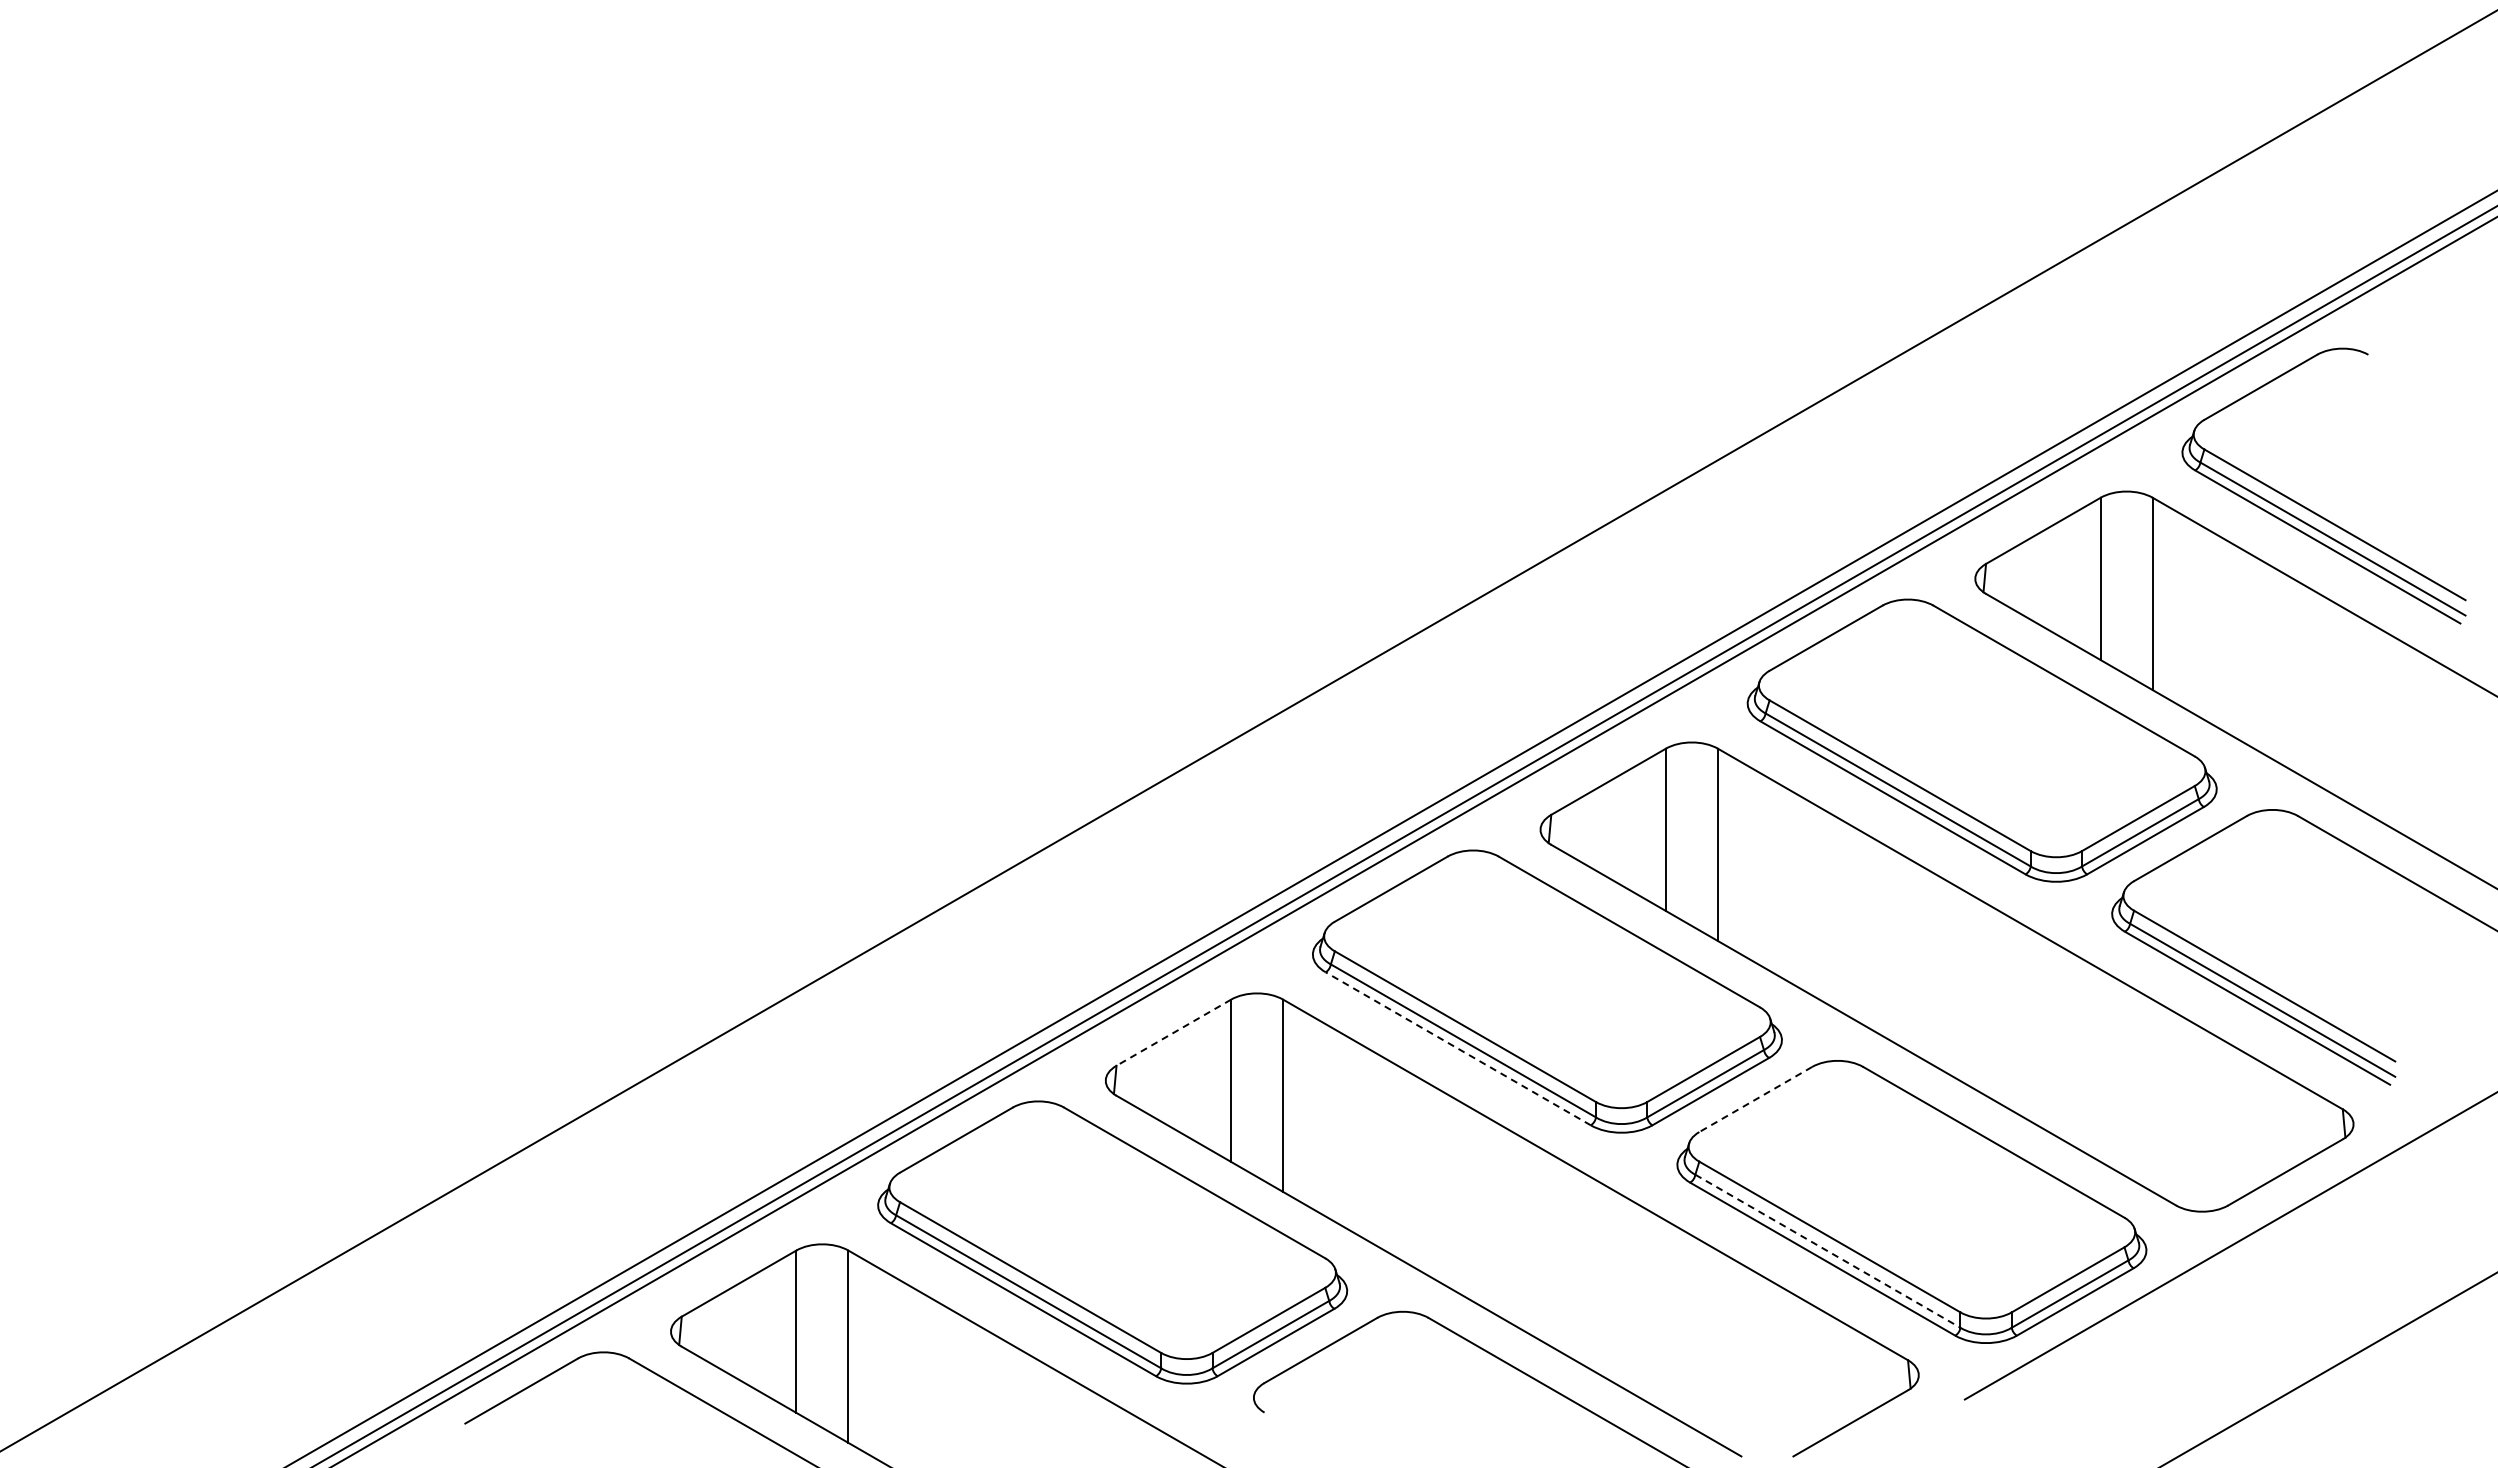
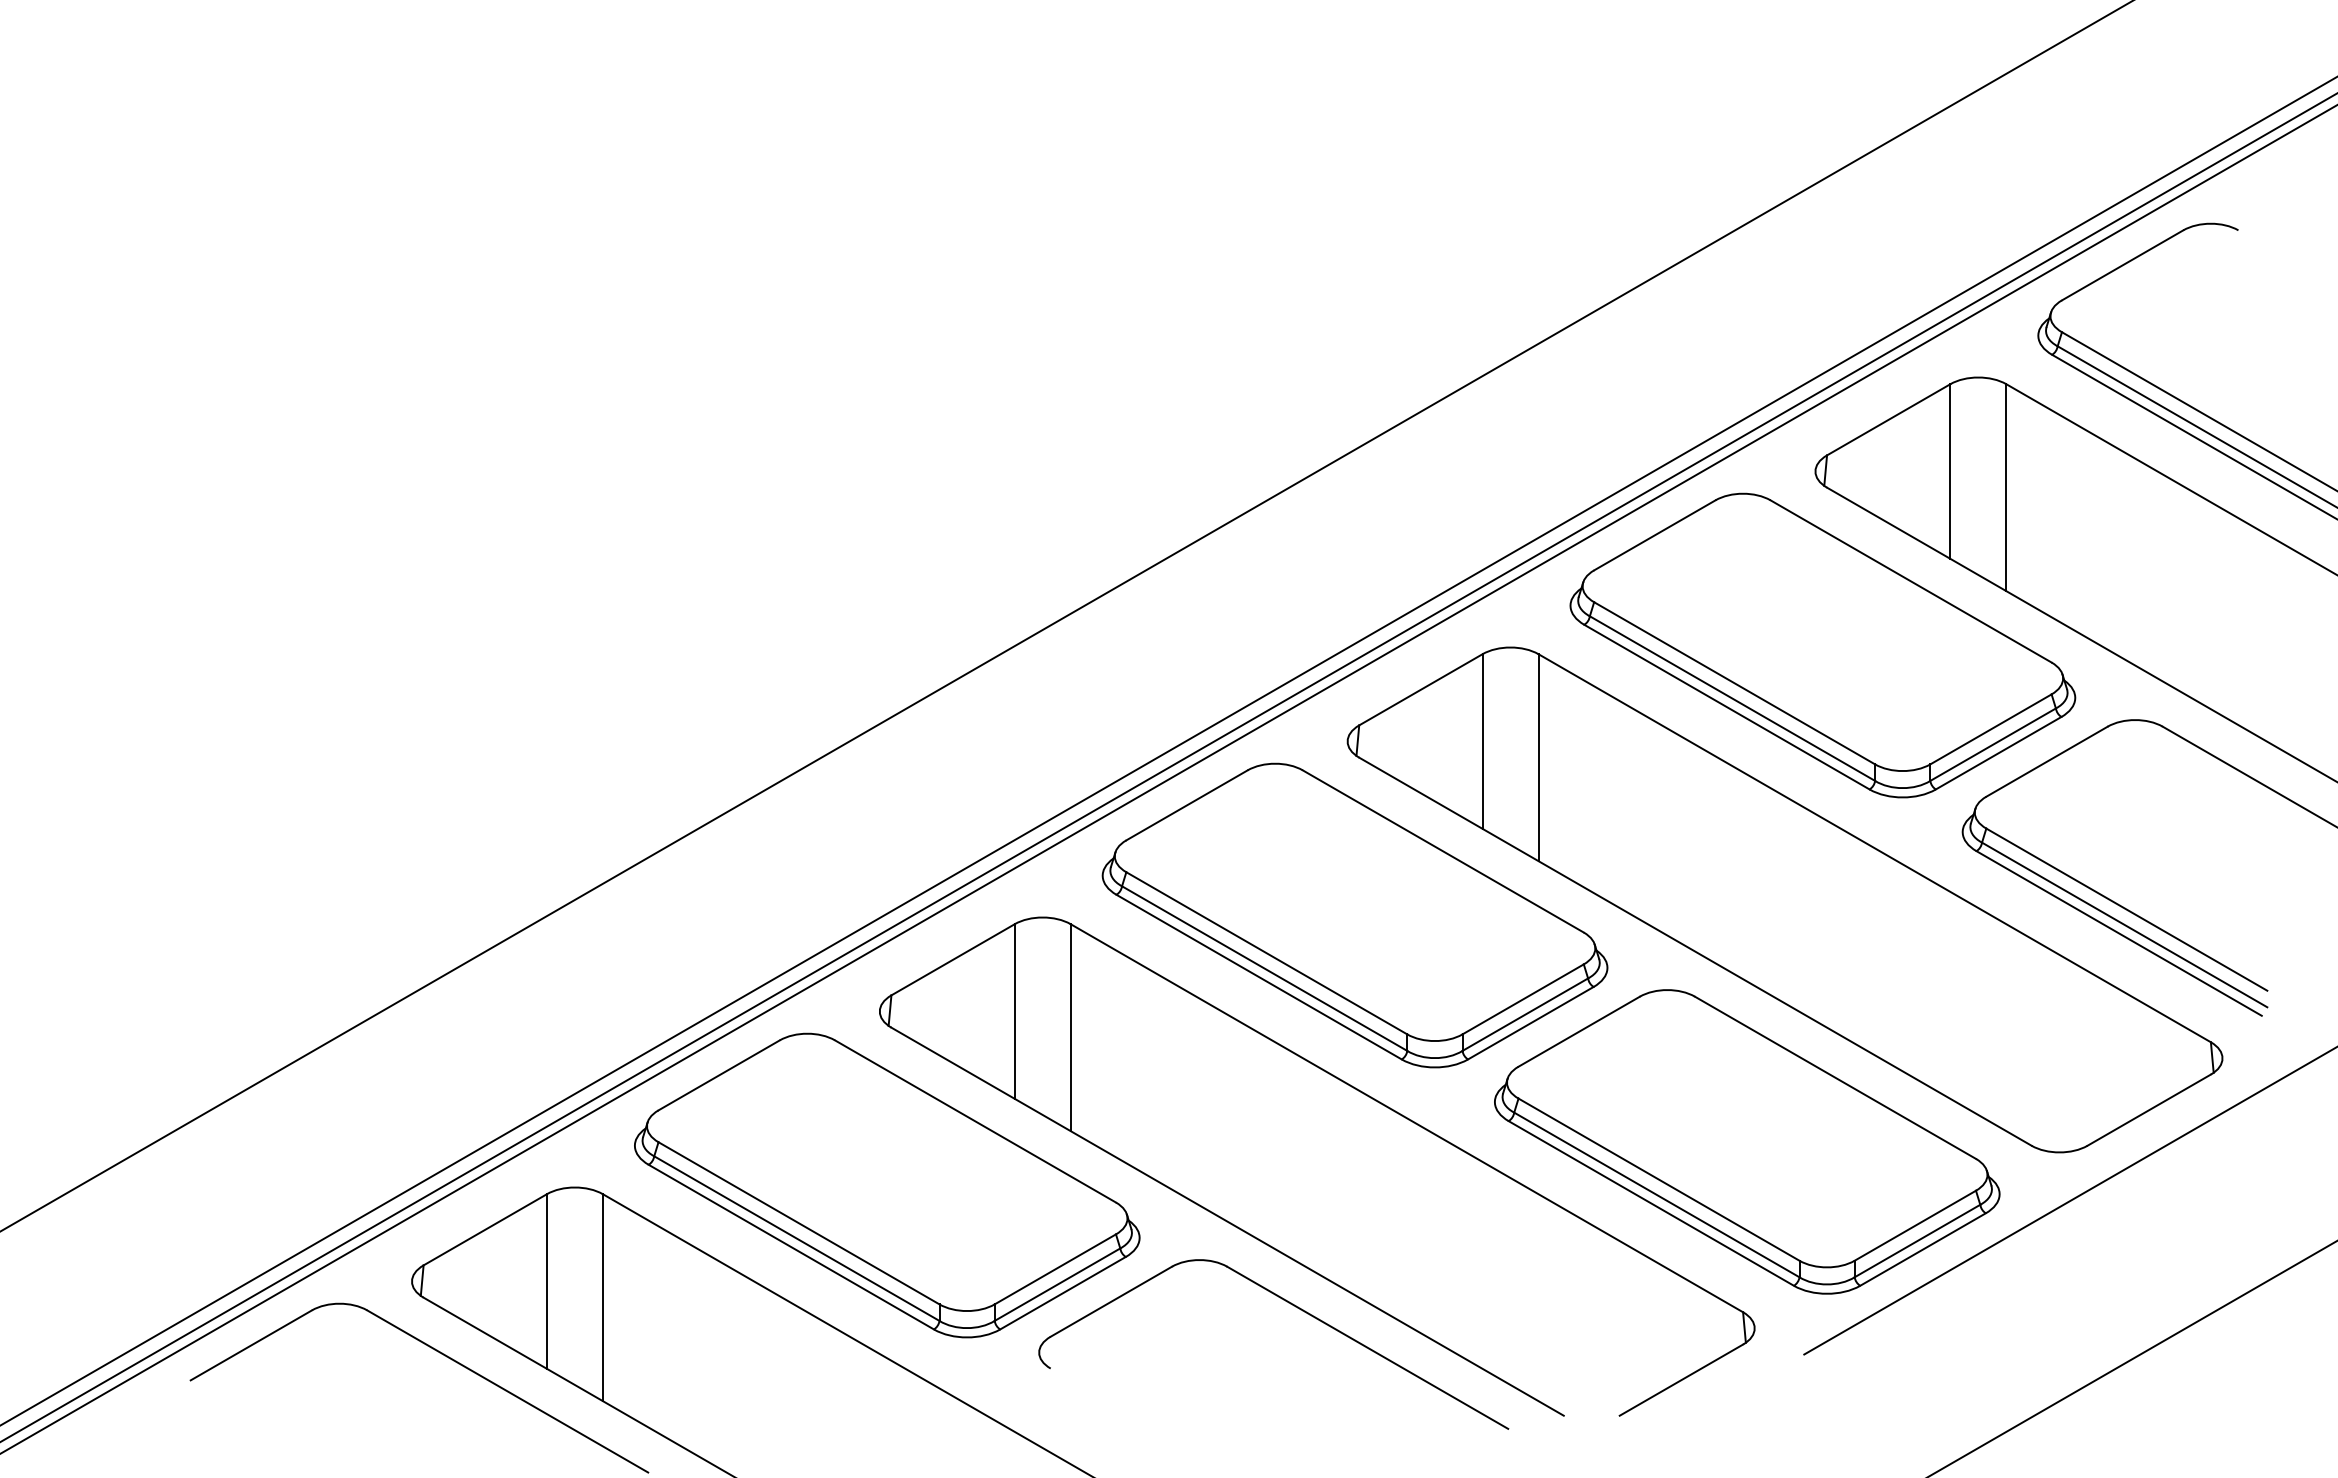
line: (1173, 1032) -> (952, 959), dashed -> solid
line: (1457, 1048) -> (1258, 976), dashed -> solid
line: (1755, 1099) -> (1578, 1031), dashed -> solid
line: (1828, 1251) -> (1657, 1195), dashed -> solid

